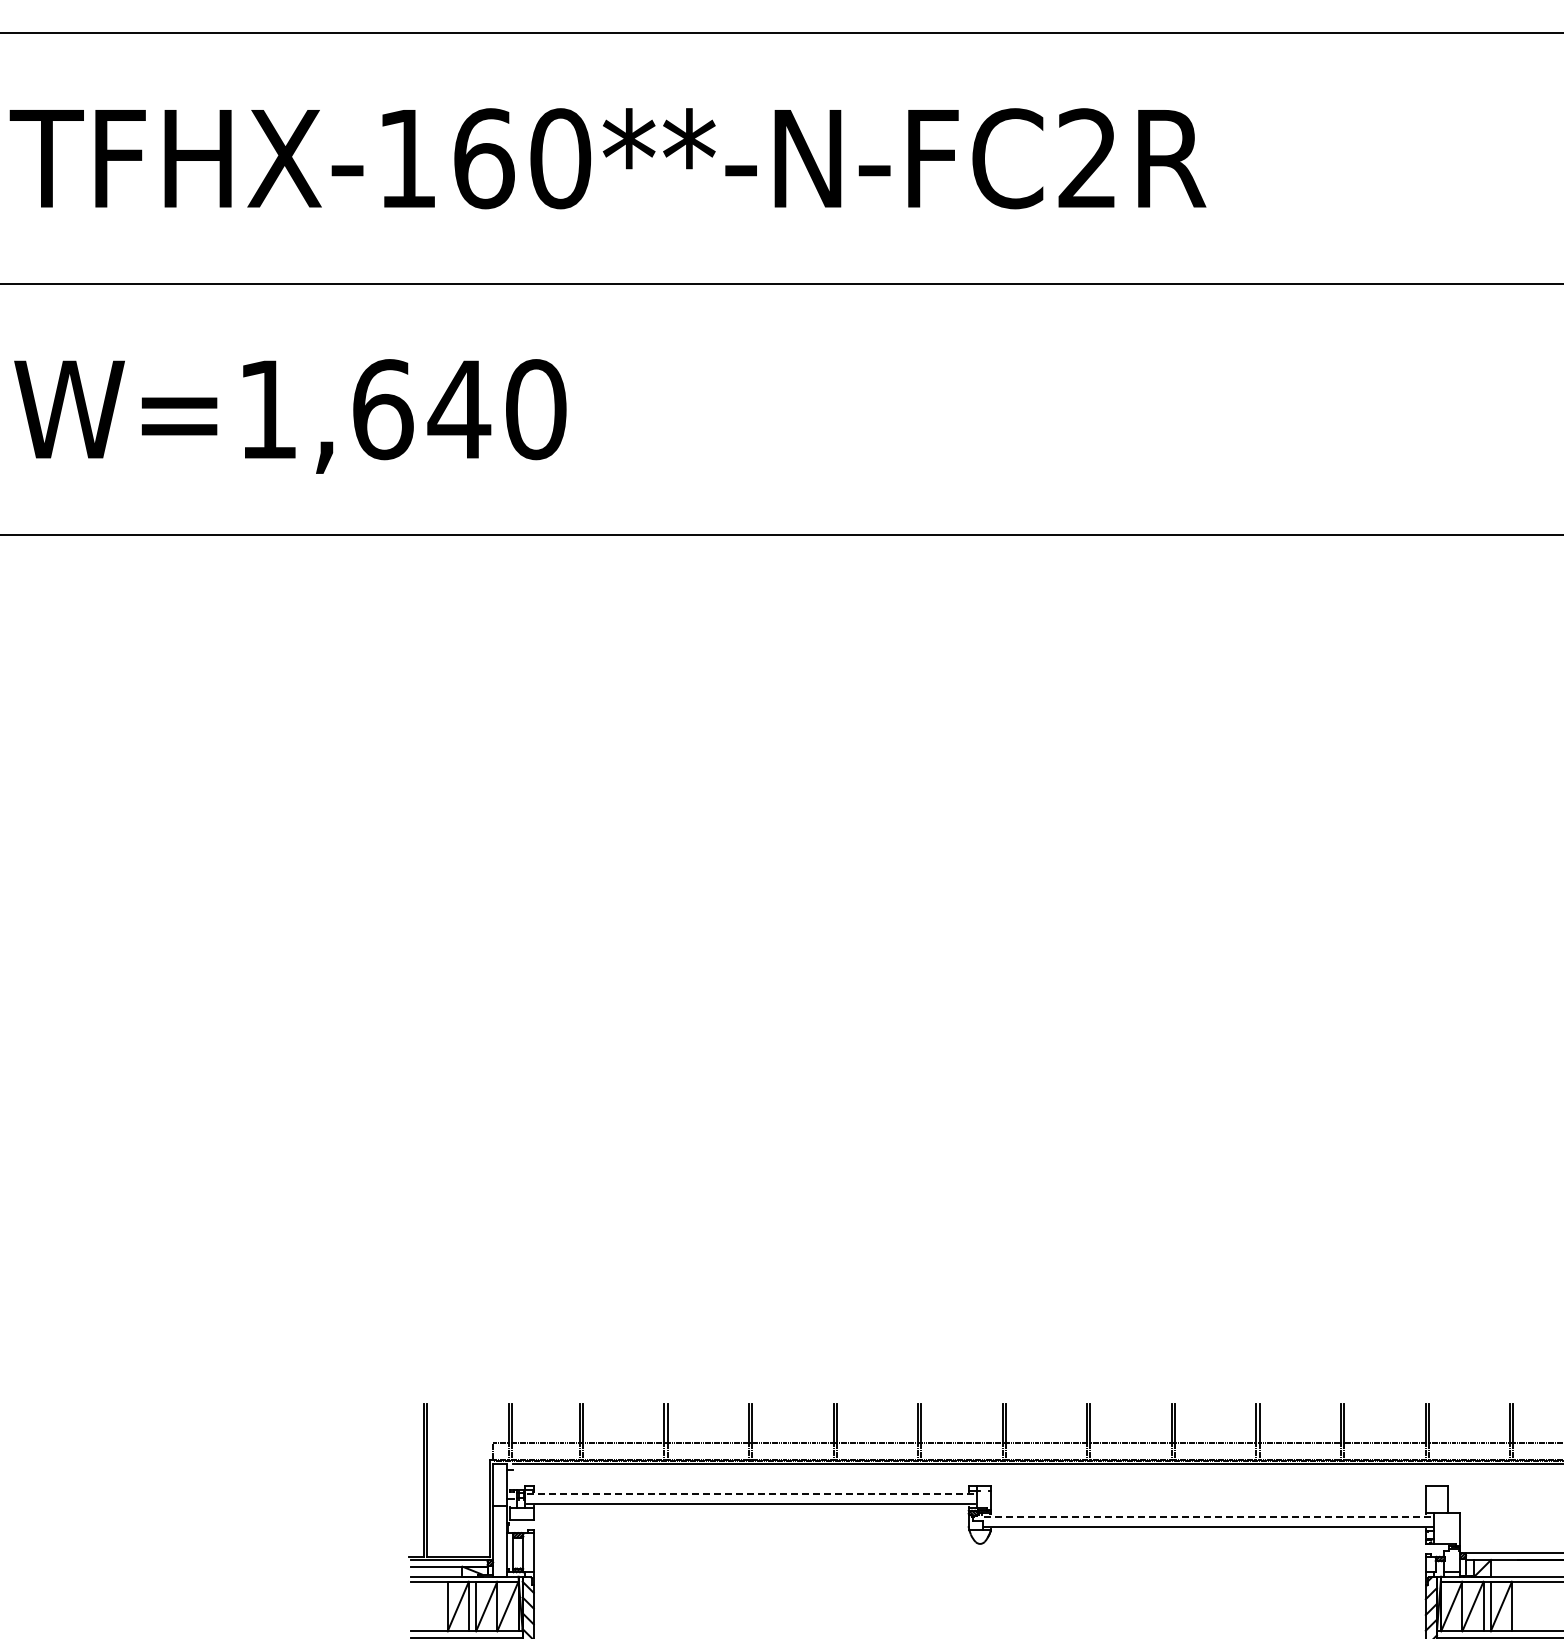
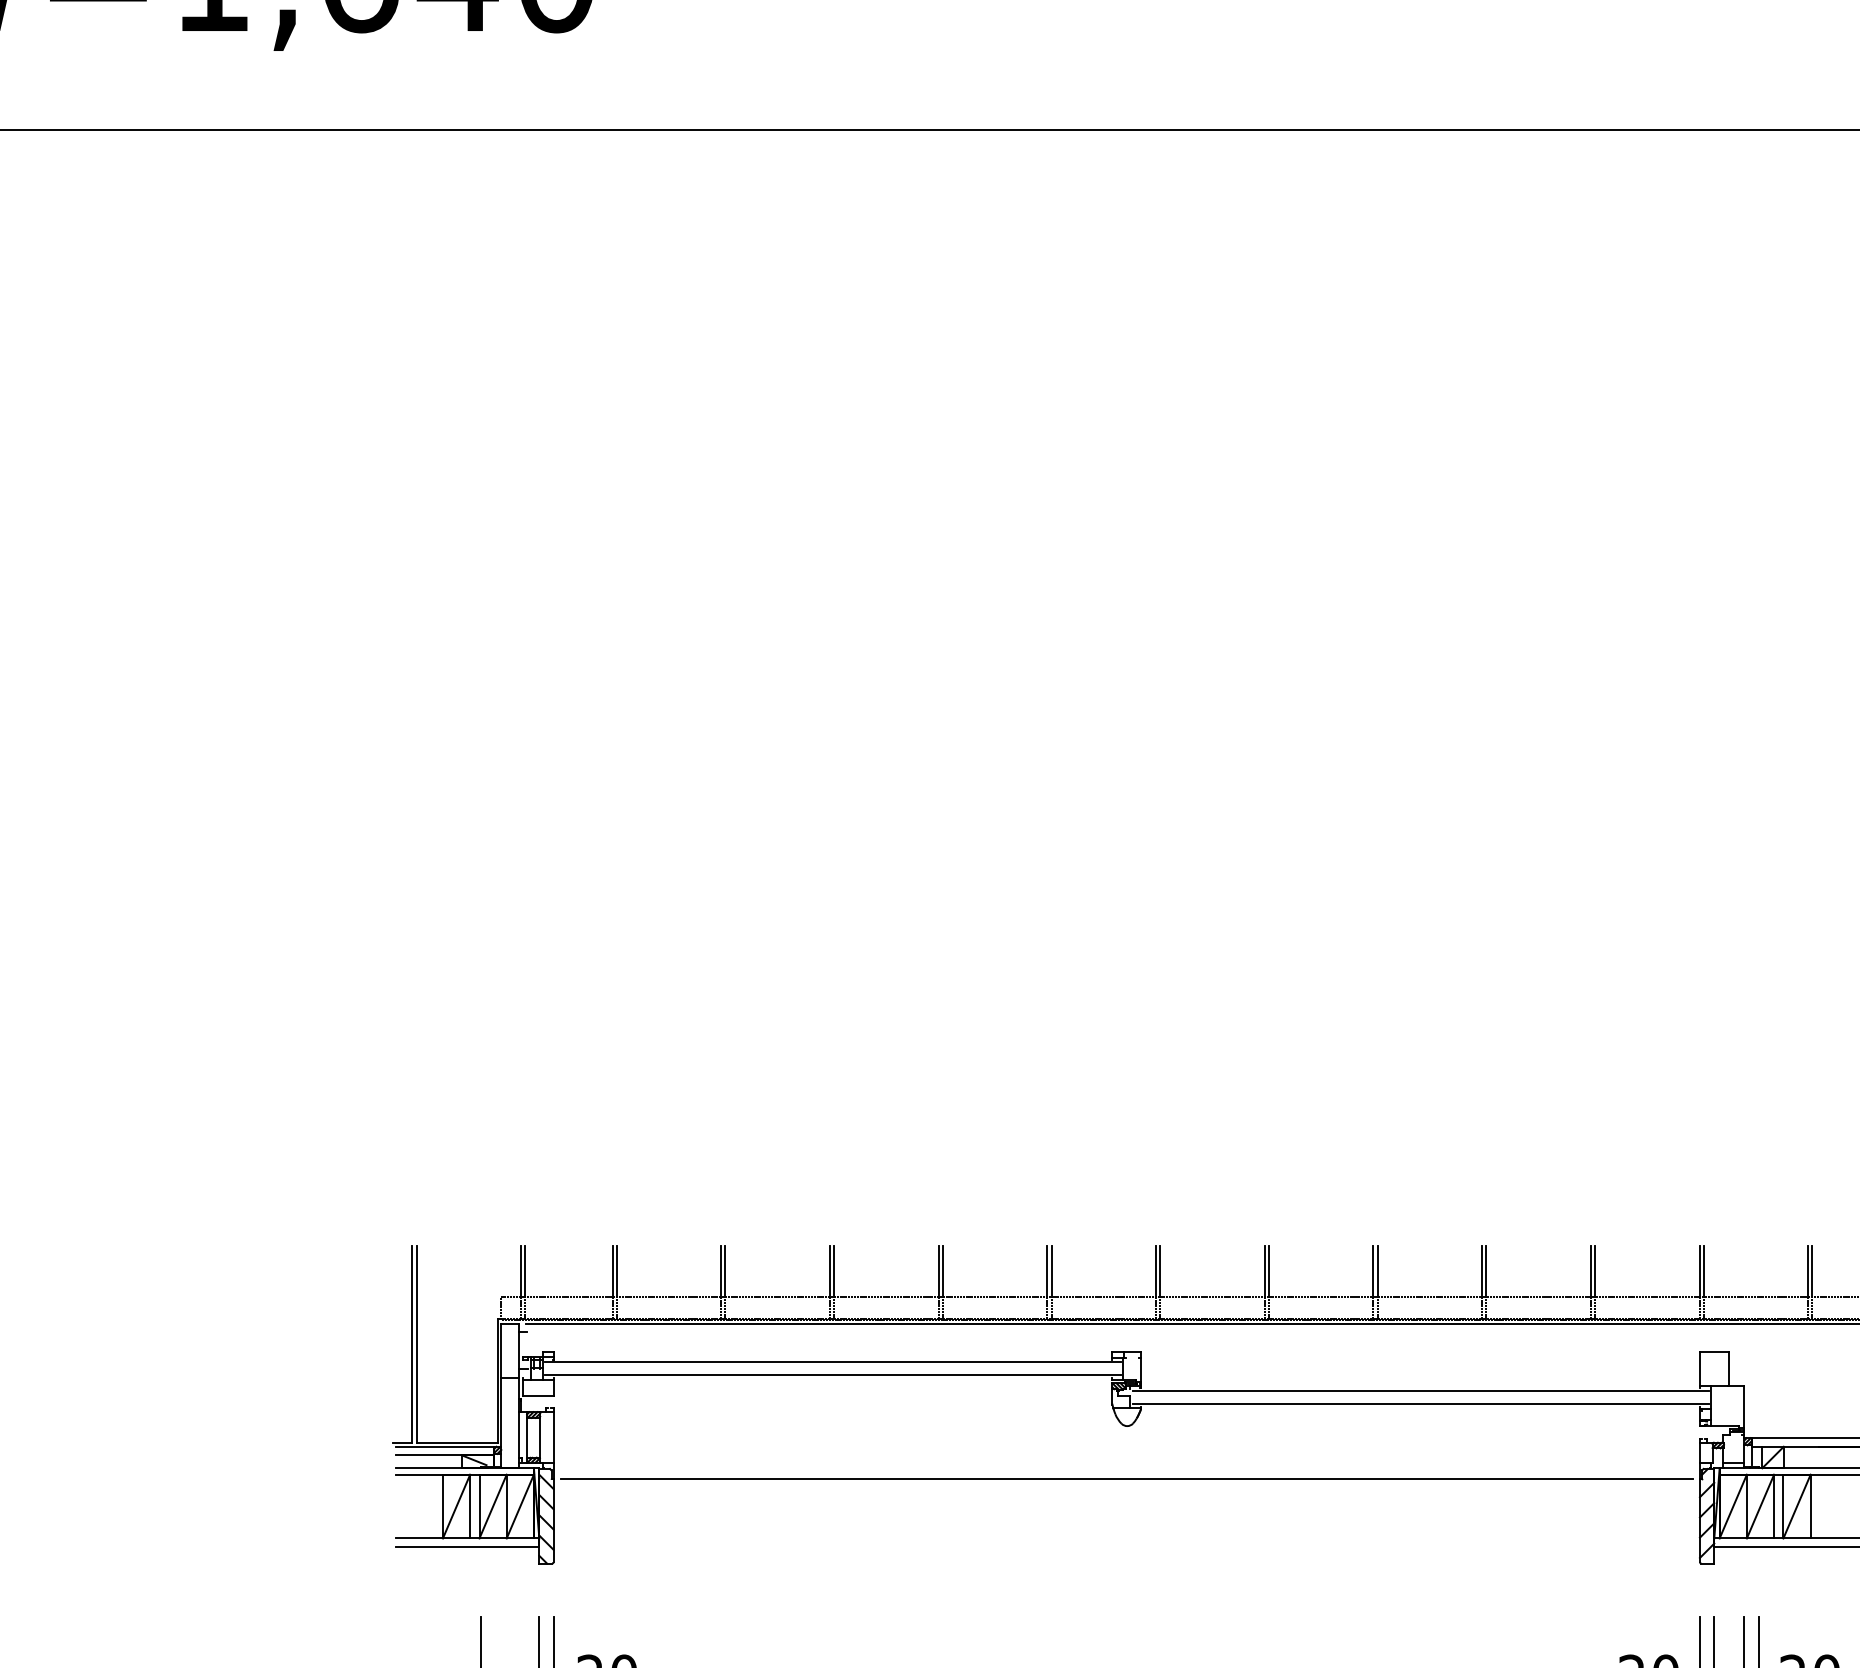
line: (751, 1494) -> (833, 1362), dashed -> solid
line: (1208, 1516) -> (1420, 1390), dashed -> solid
line: (979, 1585) -> (1126, 1479), added

